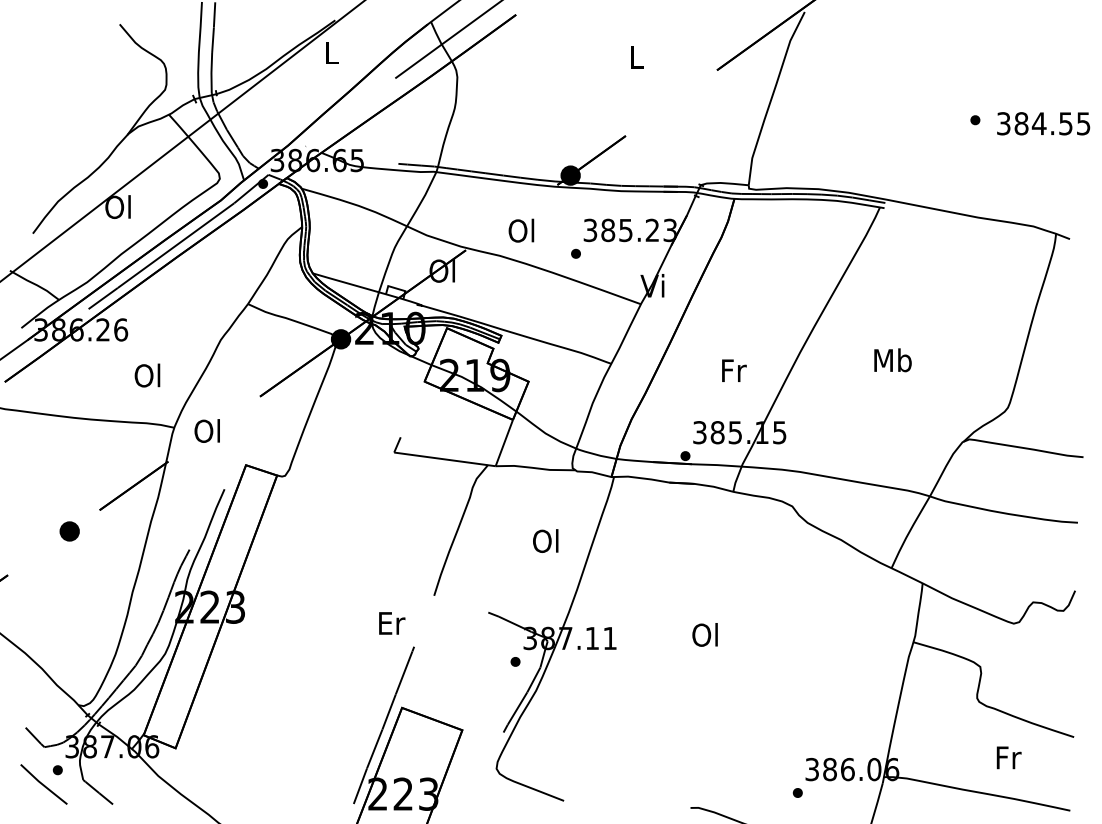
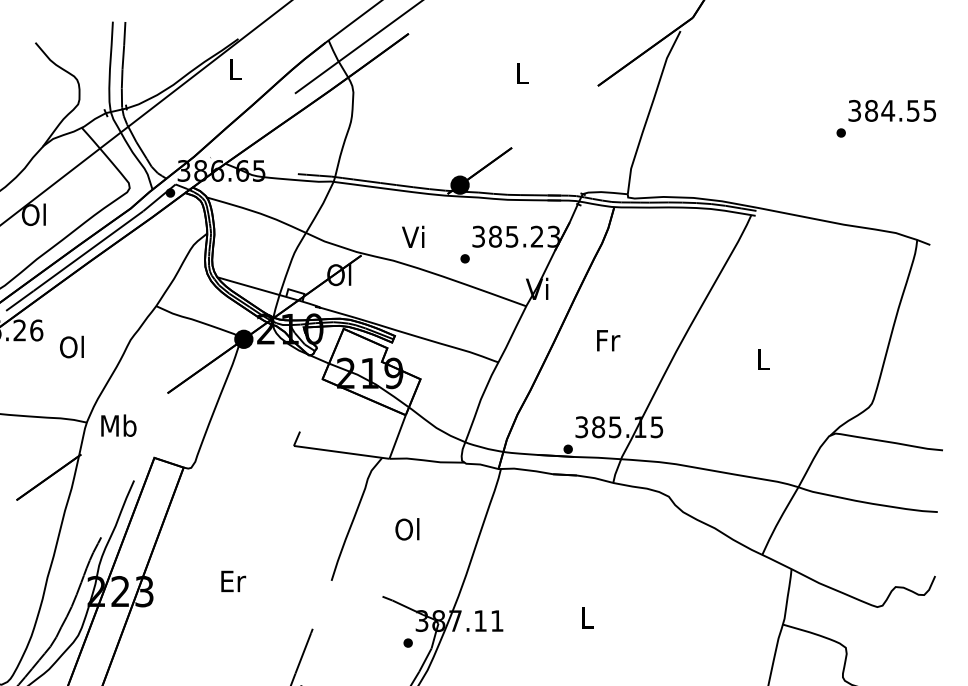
text: (1043, 123) -> (892, 110), moved
text: (521, 230) -> (413, 236), Ol -> Vi
text: (892, 360) -> (763, 359), Mb -> L
text: (734, 370) -> (608, 340), moved
text: (147, 375) -> (71, 347), moved
text: (208, 430) -> (119, 425), Ol -> Mb
text: (545, 540) -> (407, 528), moved
text: (392, 623) -> (233, 581), moved
text: (704, 634) -> (586, 617), Ol -> L

